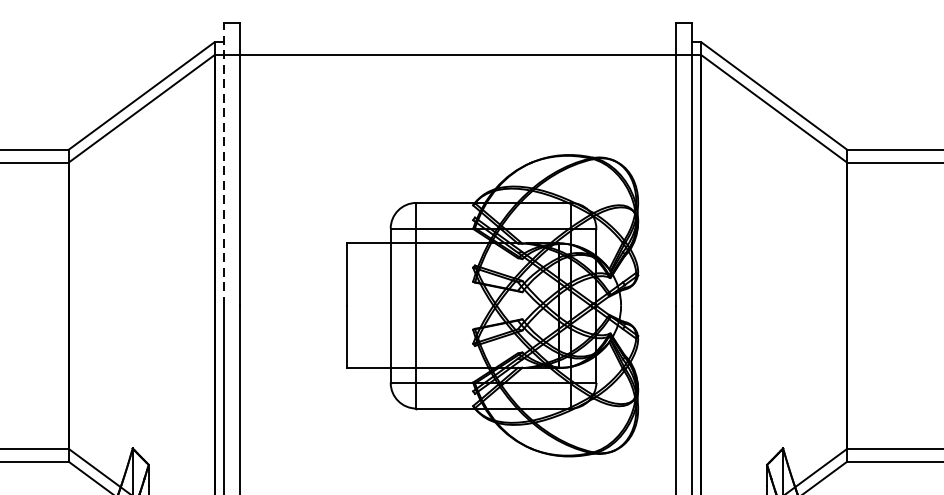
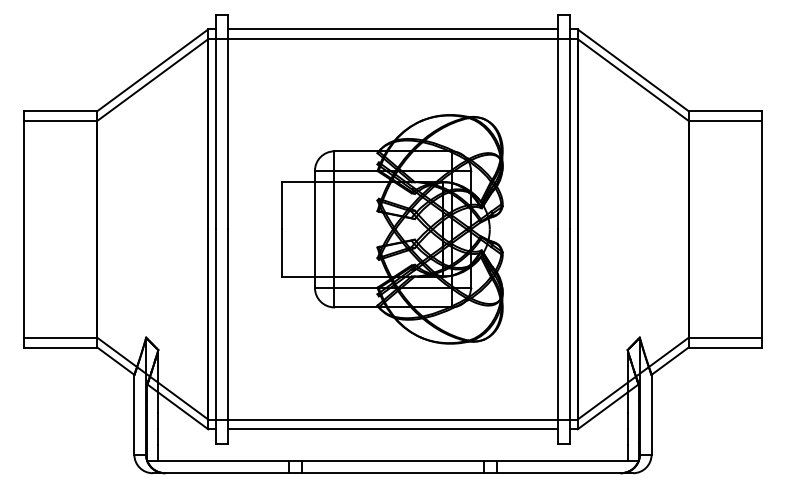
line: (457, 42) -> (392, 29), added
line: (224, 163) -> (215, 121), dashed -> solid
part: (492, 305) -> (392, 229), moved

